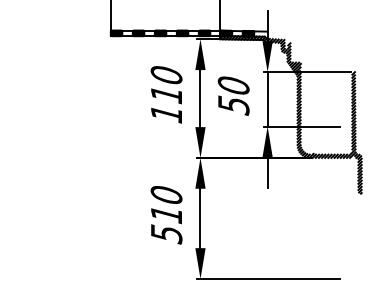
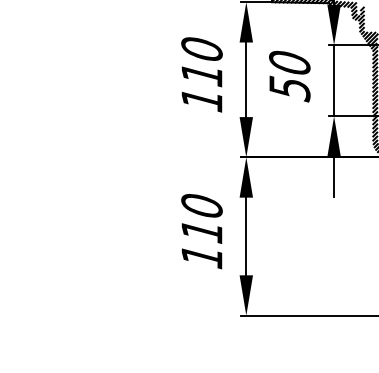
text: (166, 234) -> (201, 257), 510 -> 110

